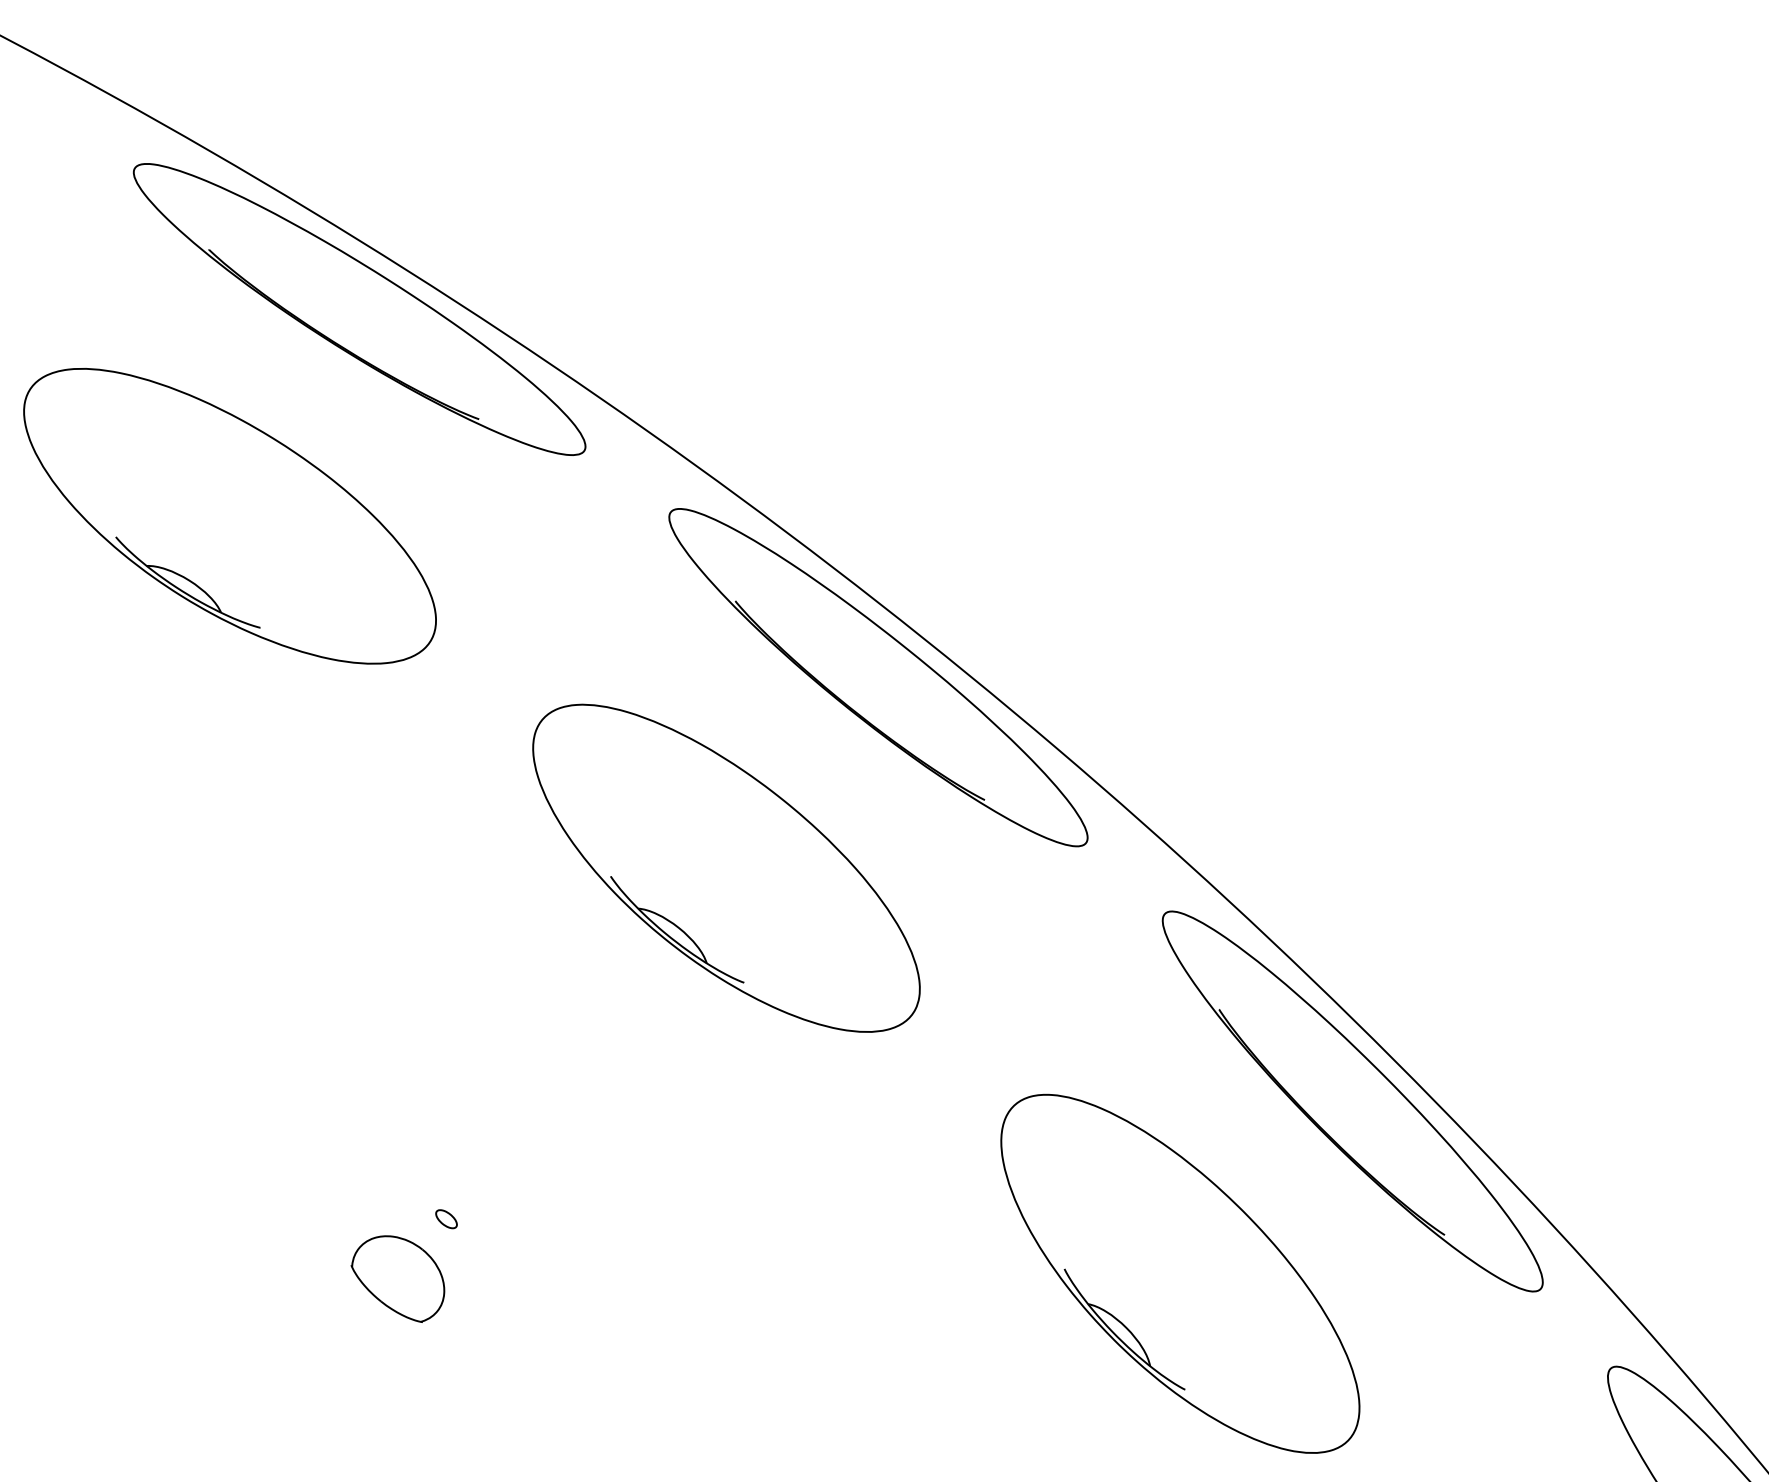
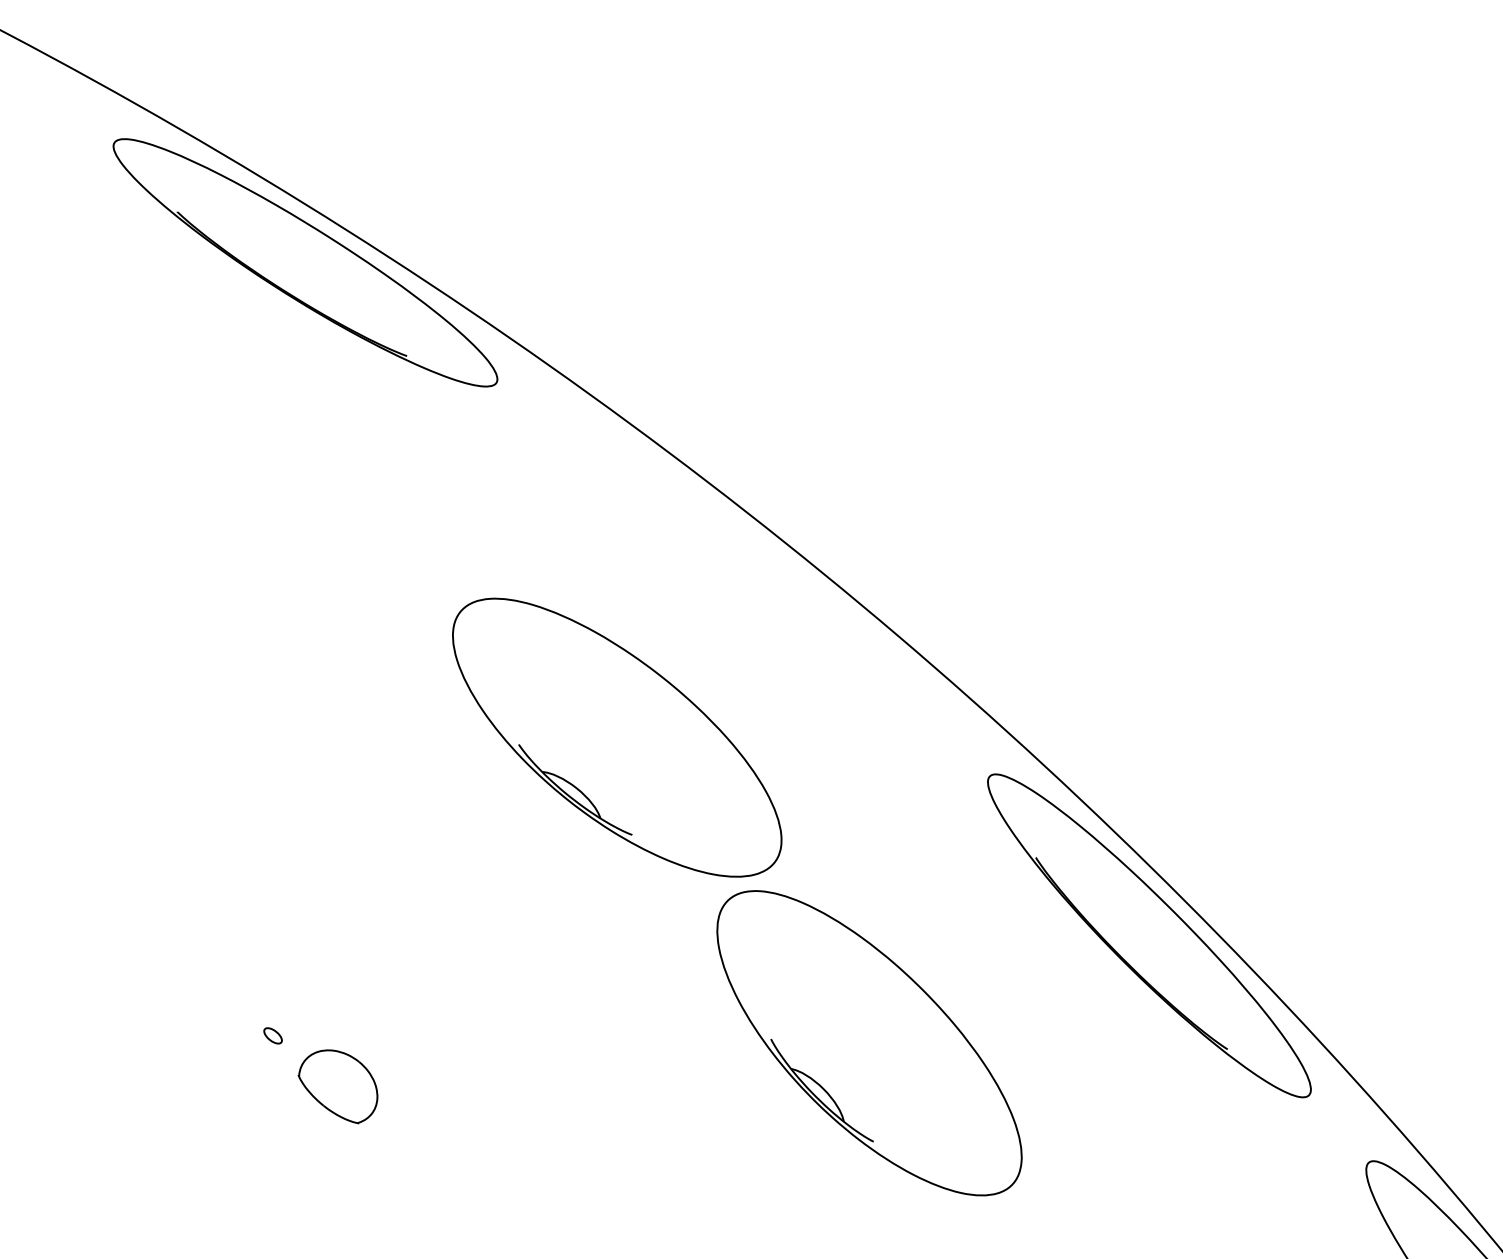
part: (229, 516) -> (194, 438), removed
part: (878, 677) -> (746, 575), removed
part: (446, 1219) -> (273, 1036), moved
part: (1180, 1273) -> (869, 1042), moved

